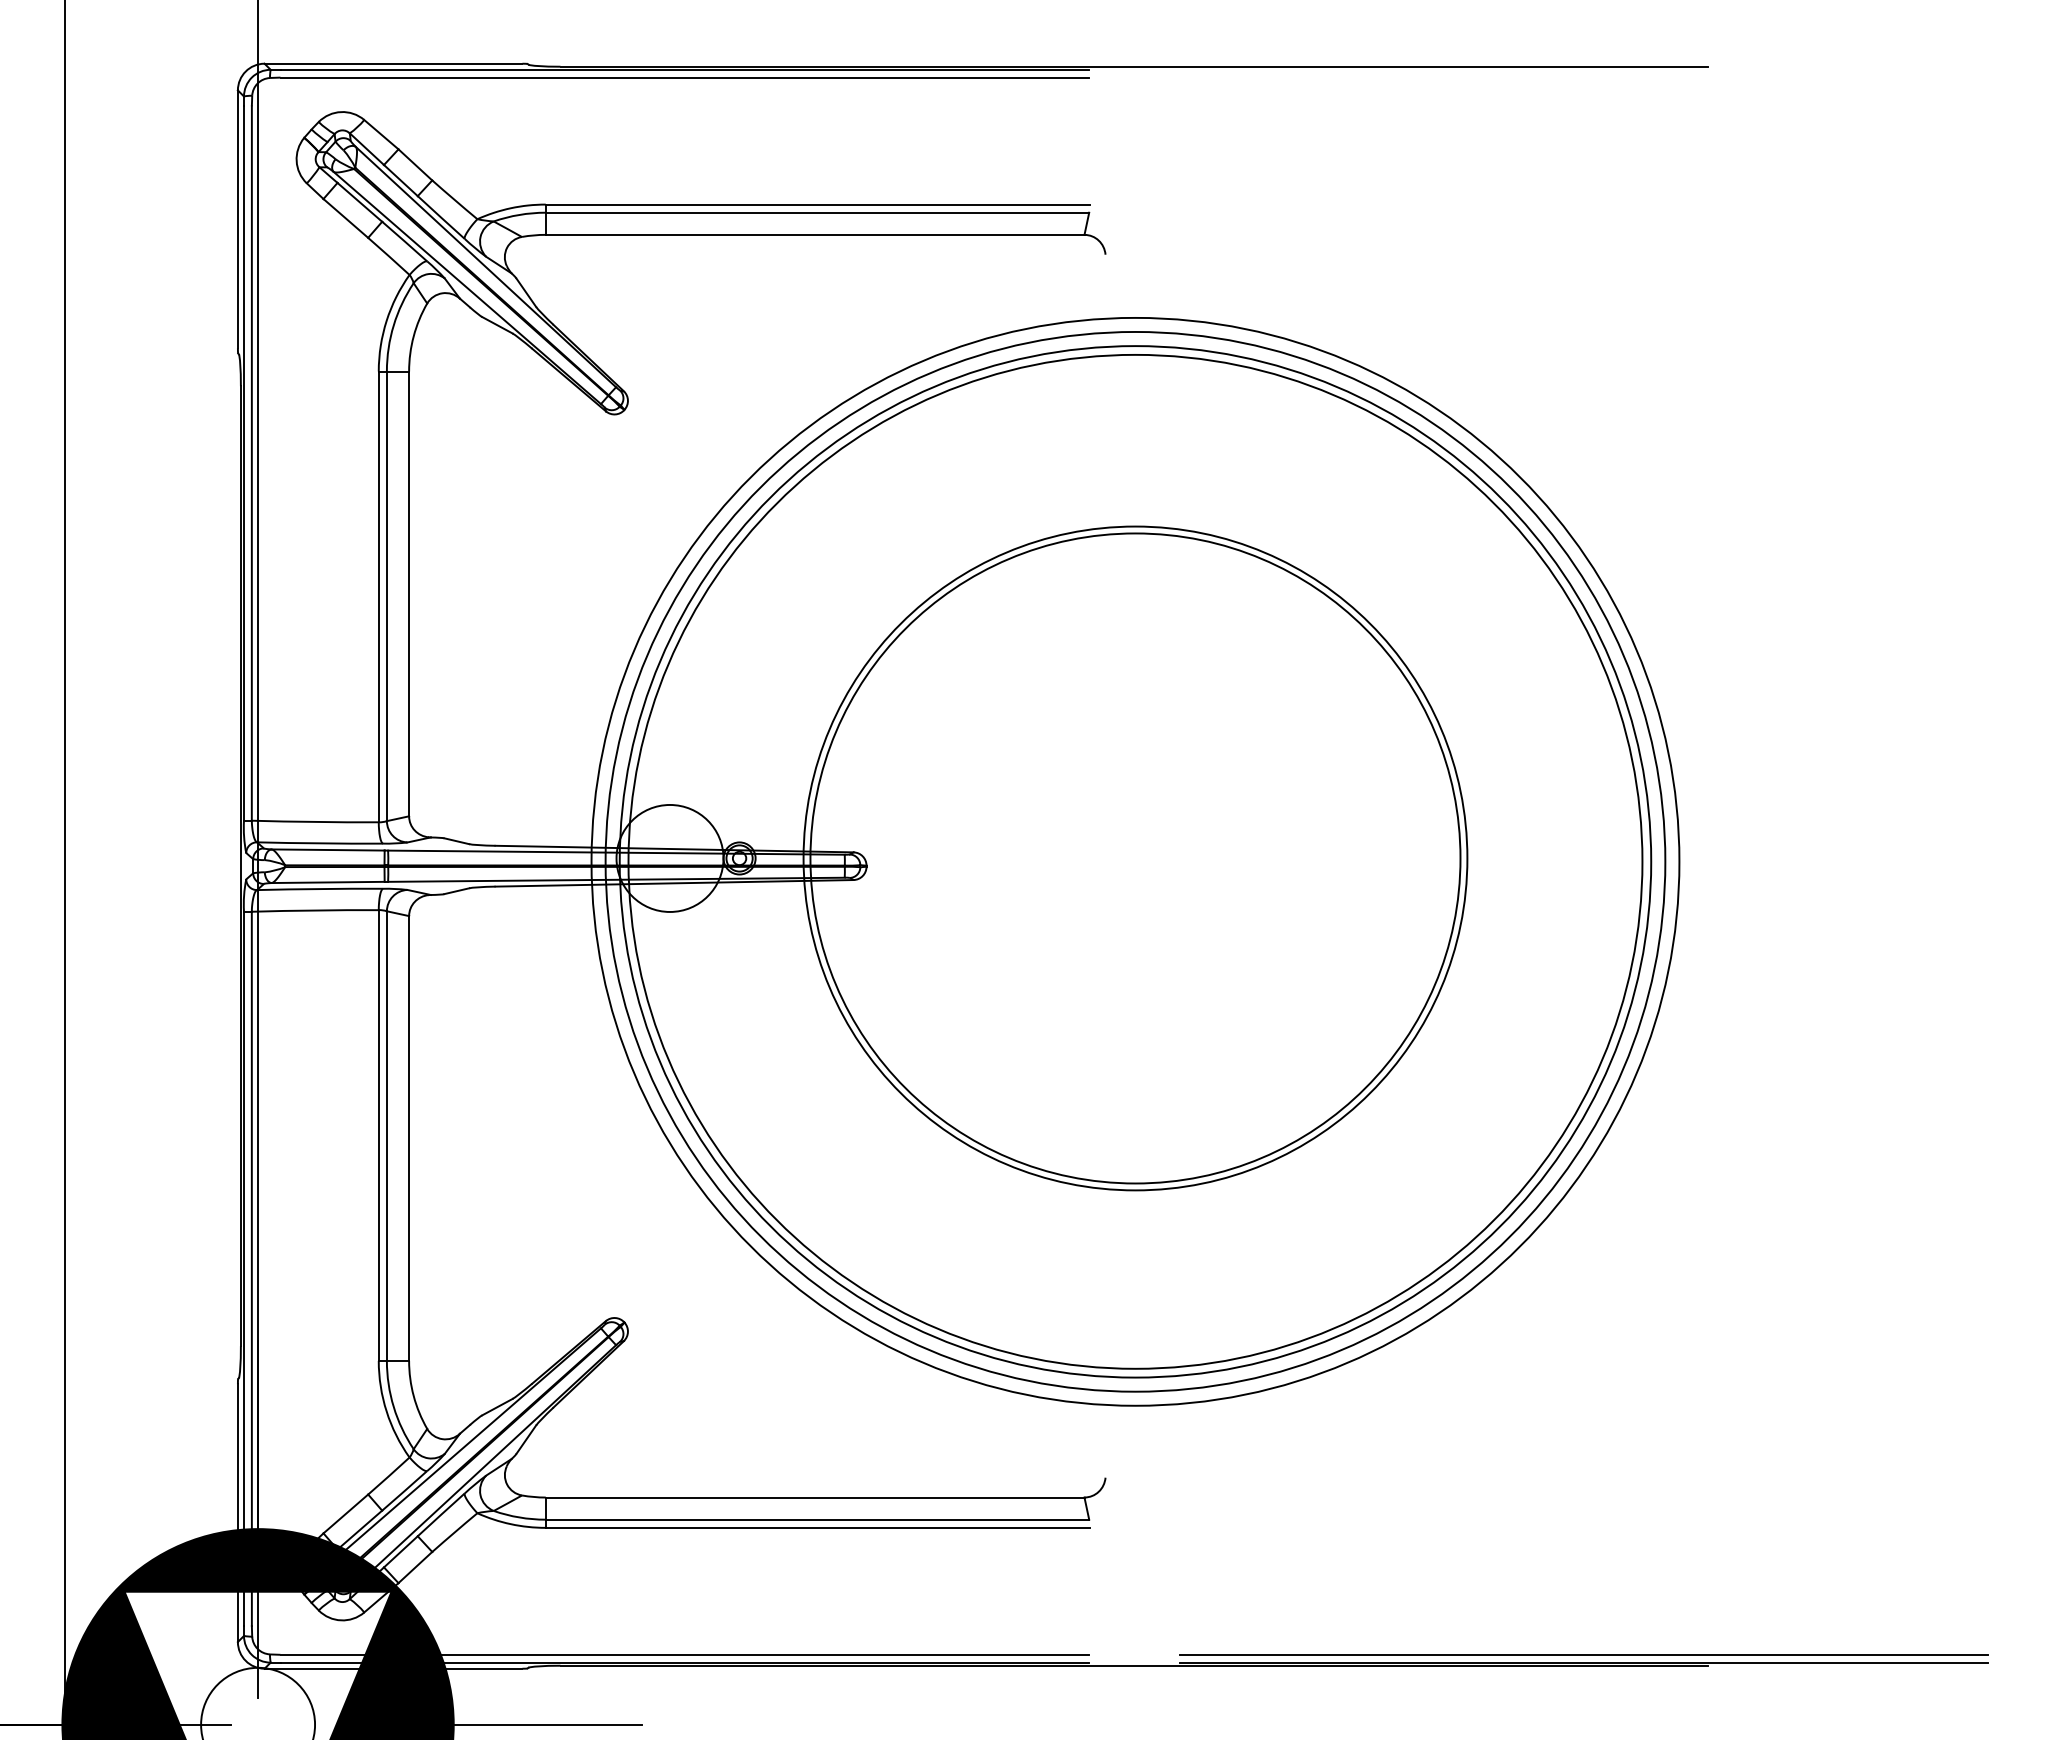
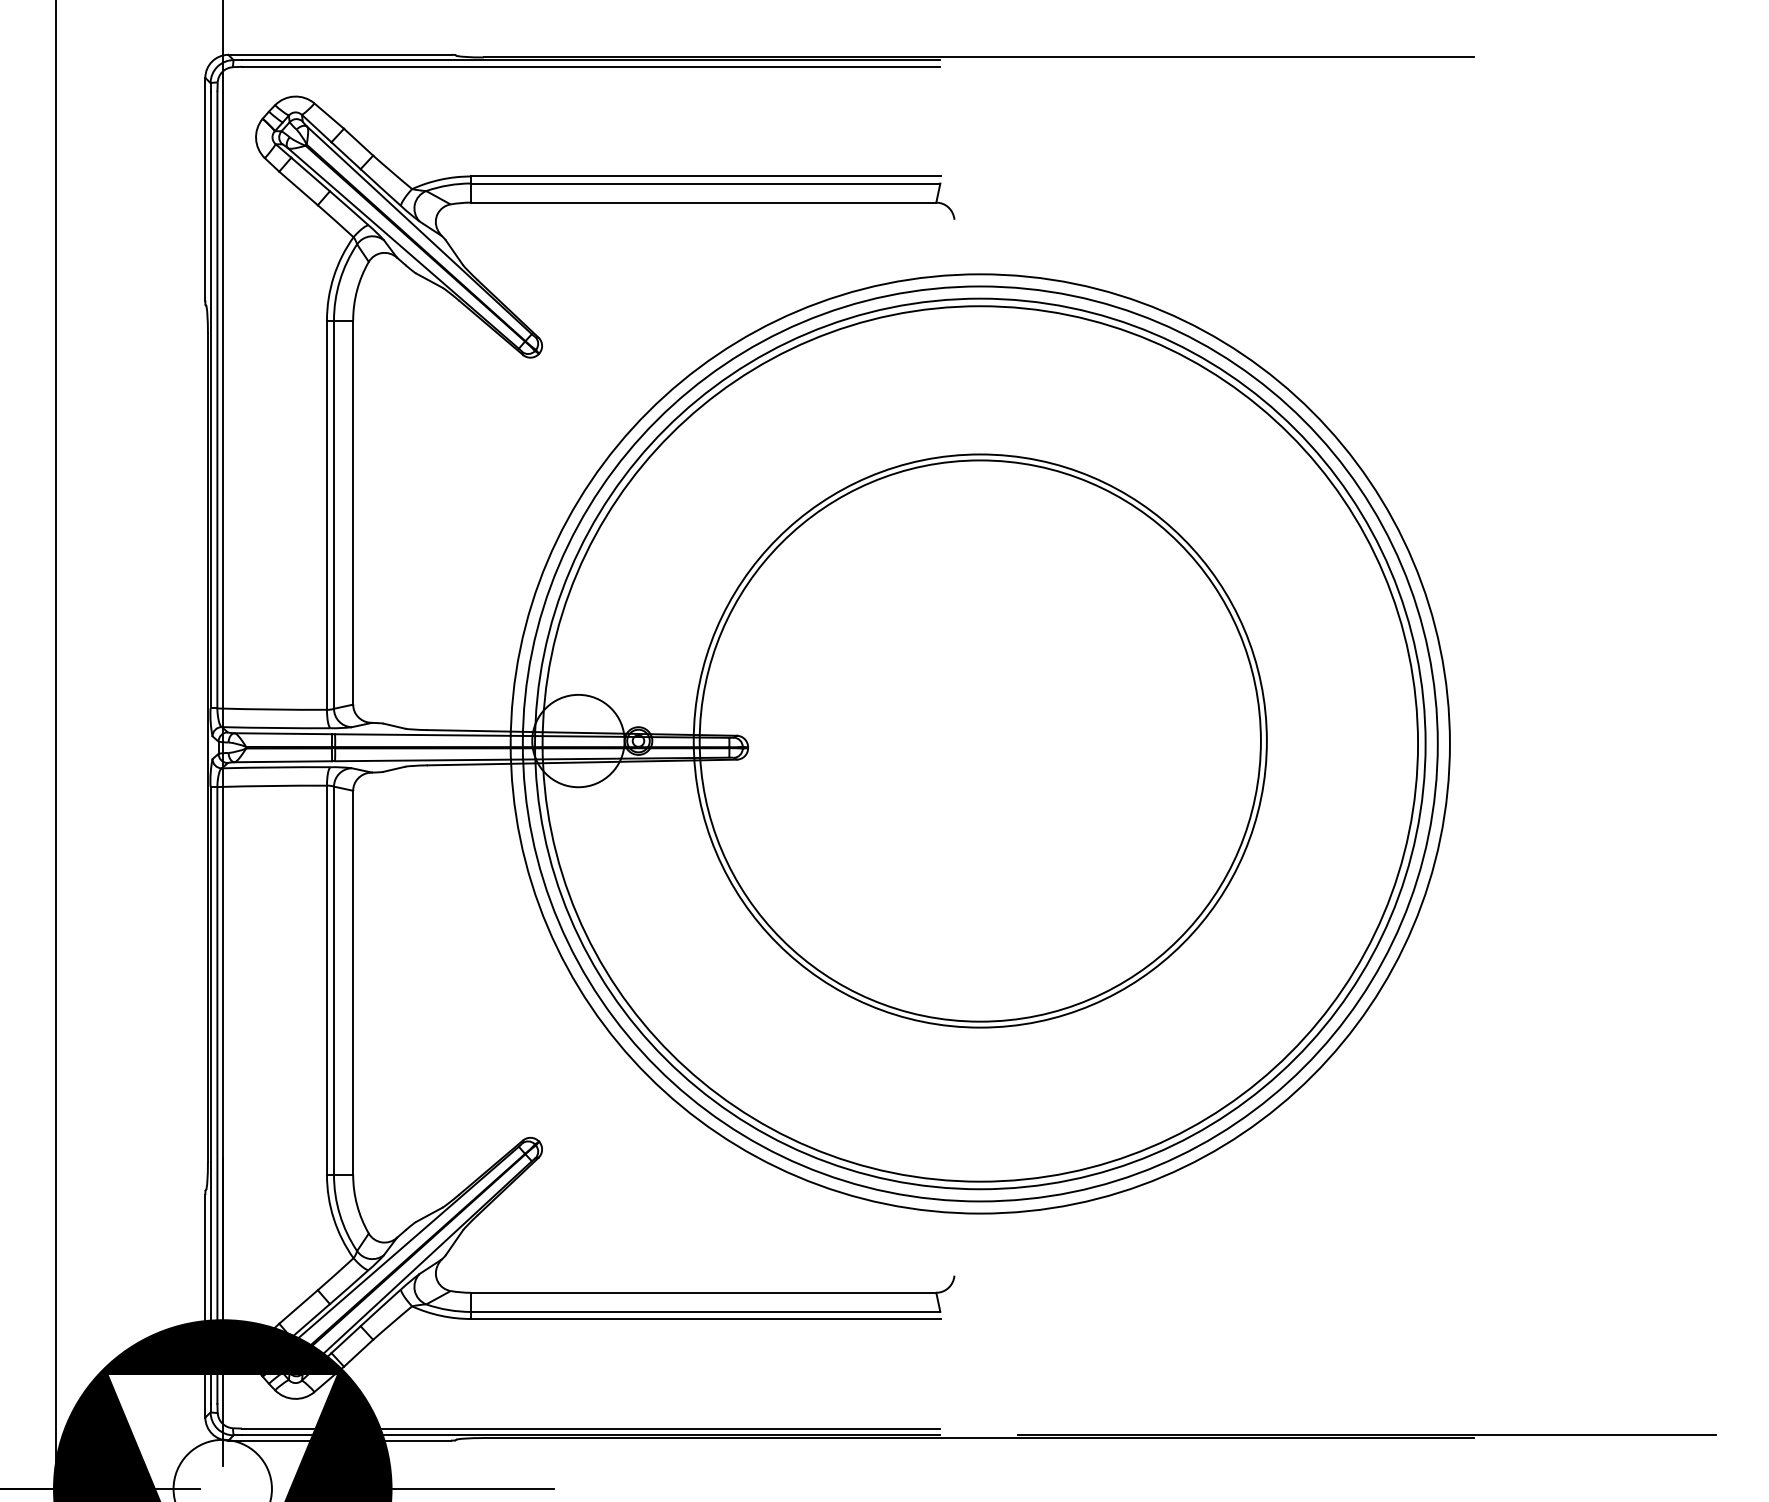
line: (1583, 1654) -> (1367, 1428), removed

